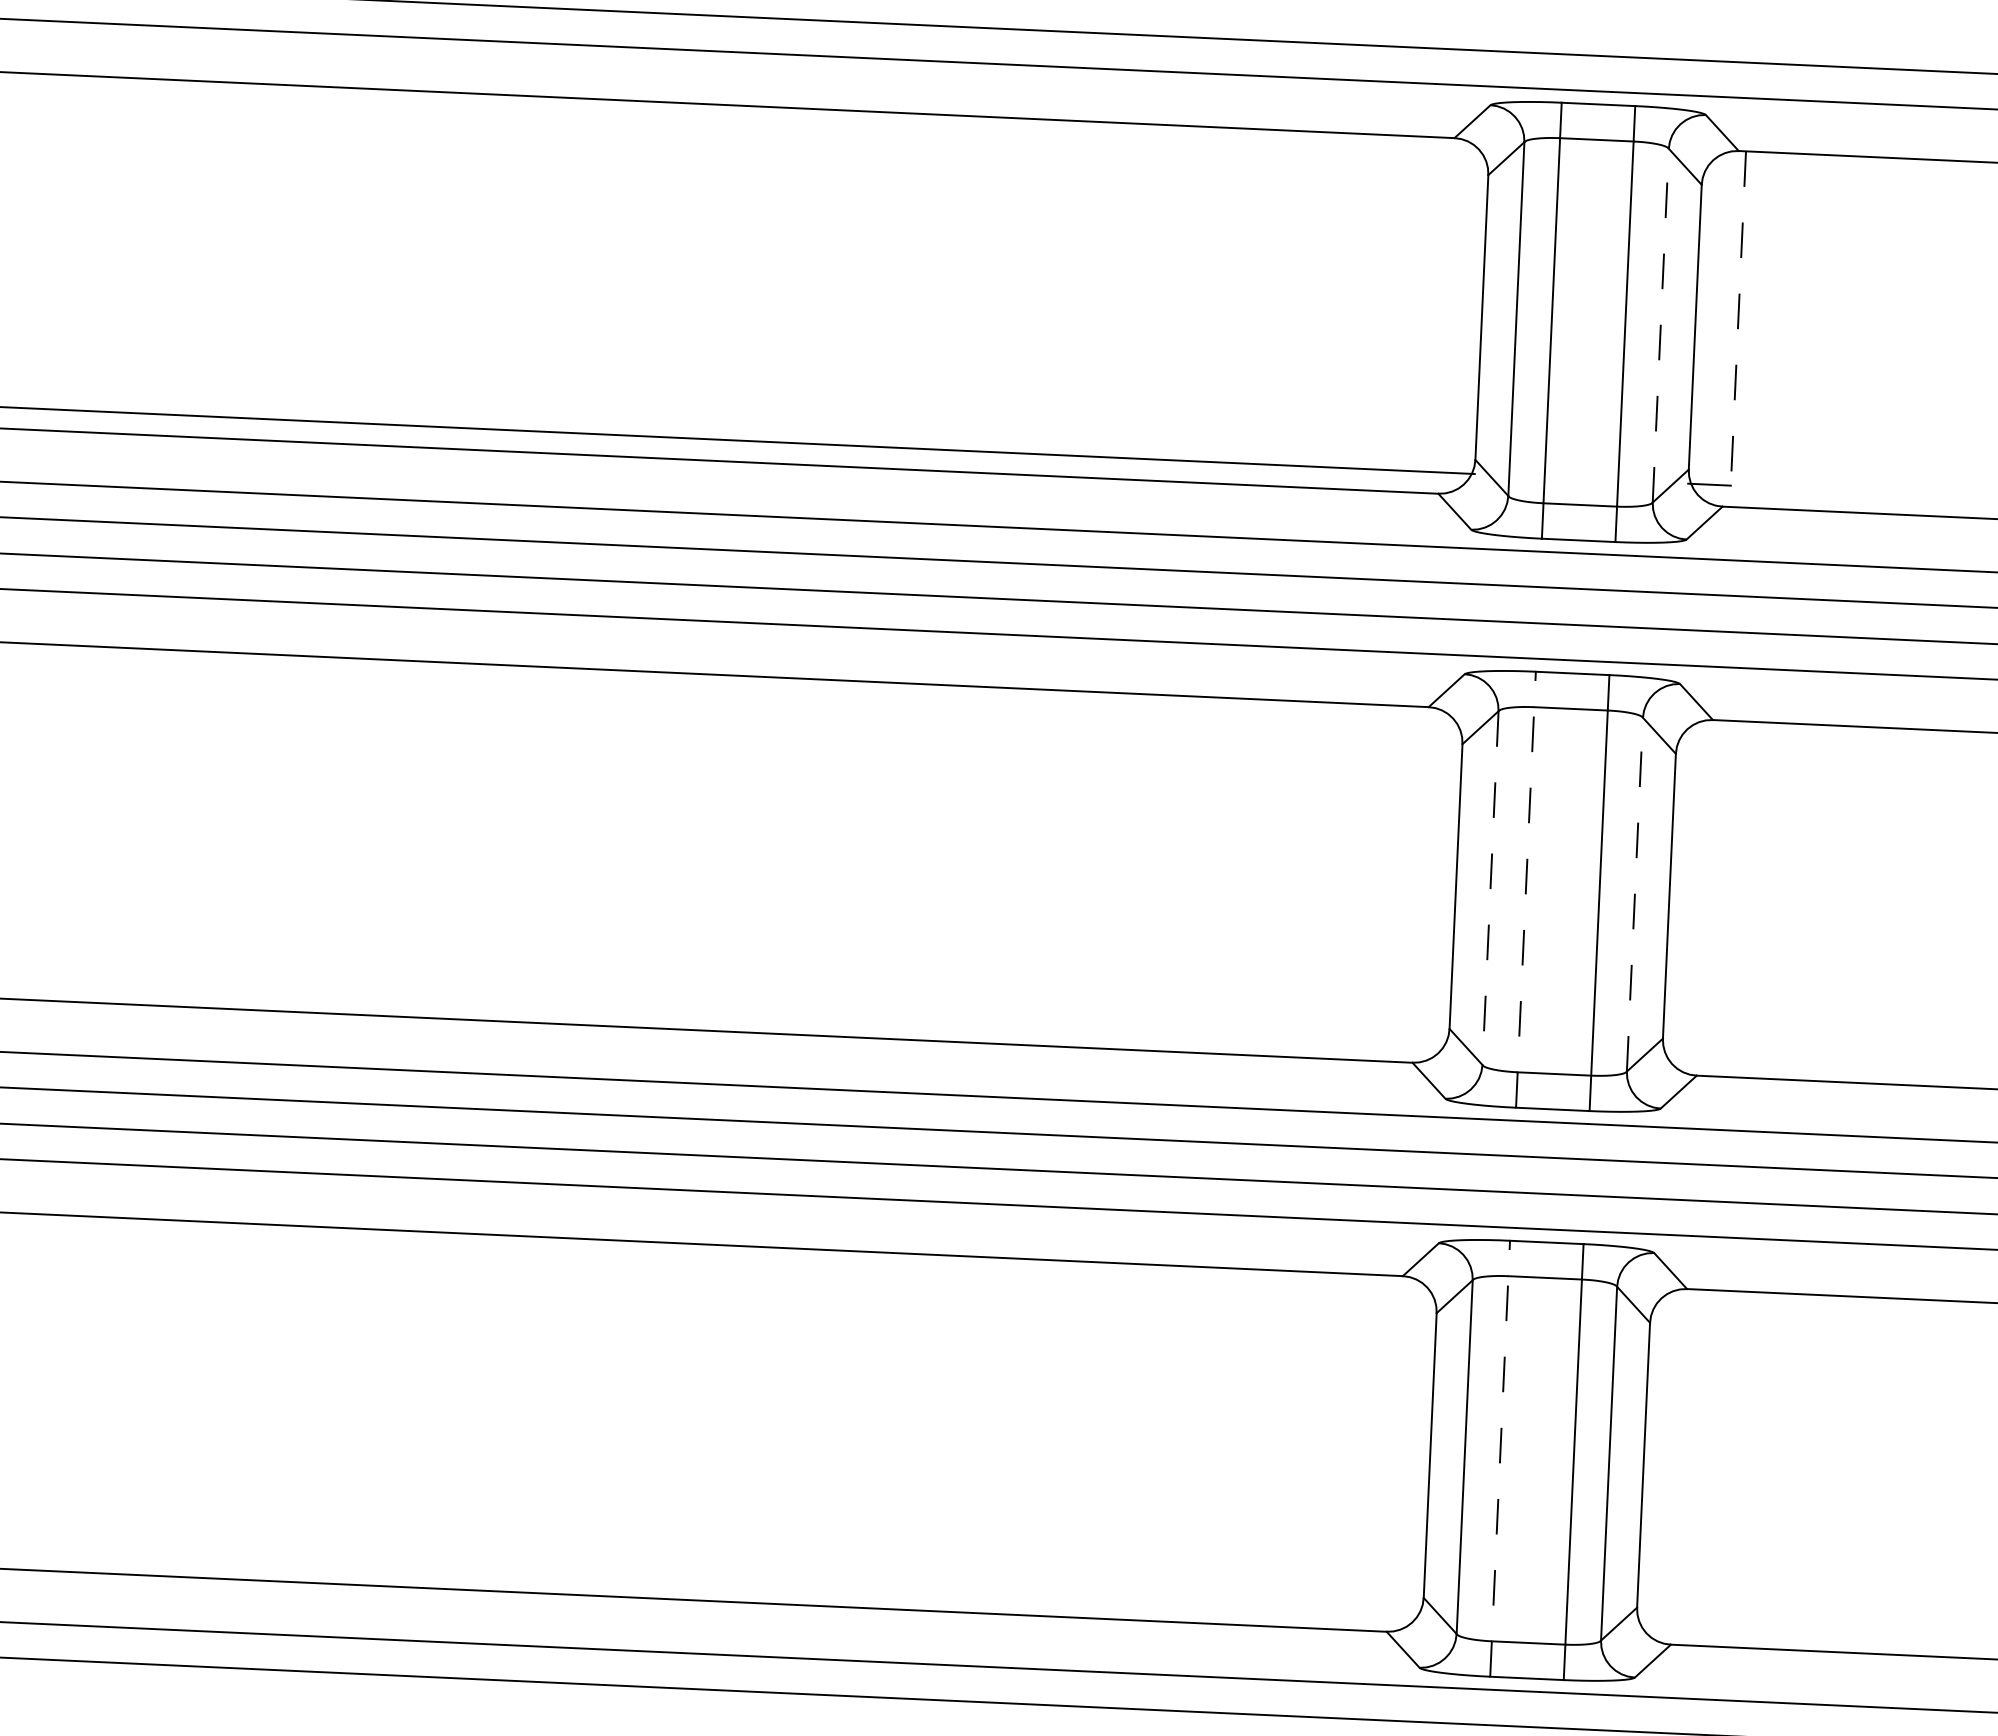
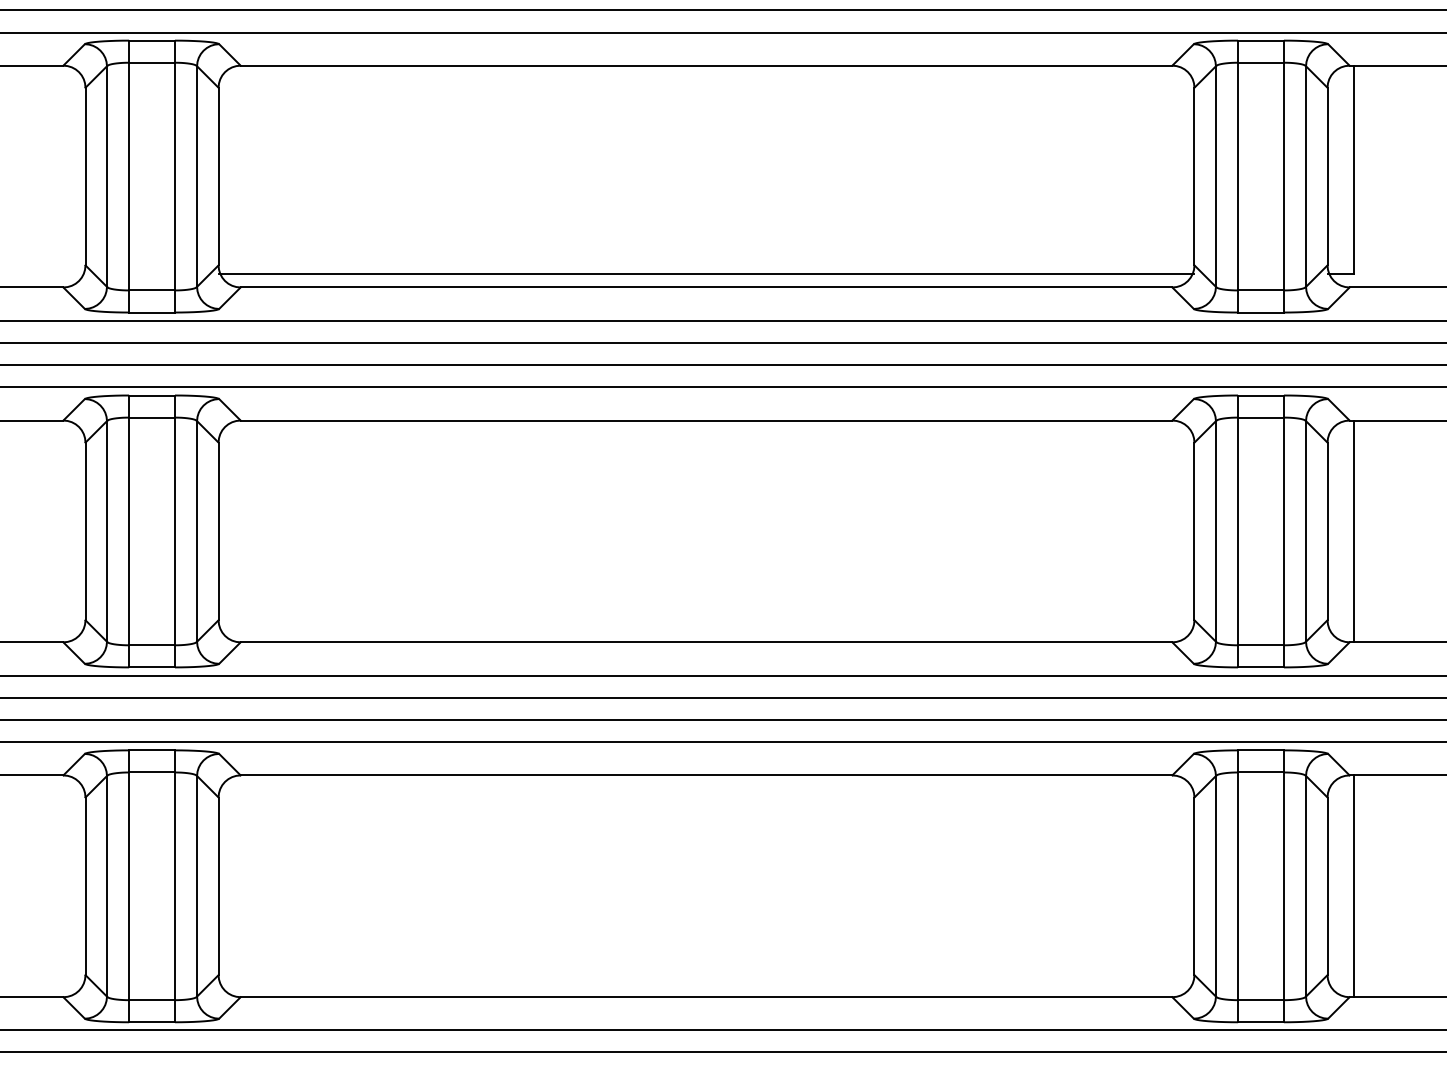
line: (1738, 319) -> (1354, 170), dashed -> solid
line: (1661, 325) -> (1306, 176), dashed -> solid
line: (1489, 888) -> (1215, 531), dashed -> solid
line: (1526, 889) -> (1238, 531), dashed -> solid
line: (1635, 893) -> (1306, 530), dashed -> solid
line: (1712, 898) -> (1354, 531), added
line: (1500, 1459) -> (1238, 886), dashed -> solid
line: (1686, 1467) -> (1354, 886), added

